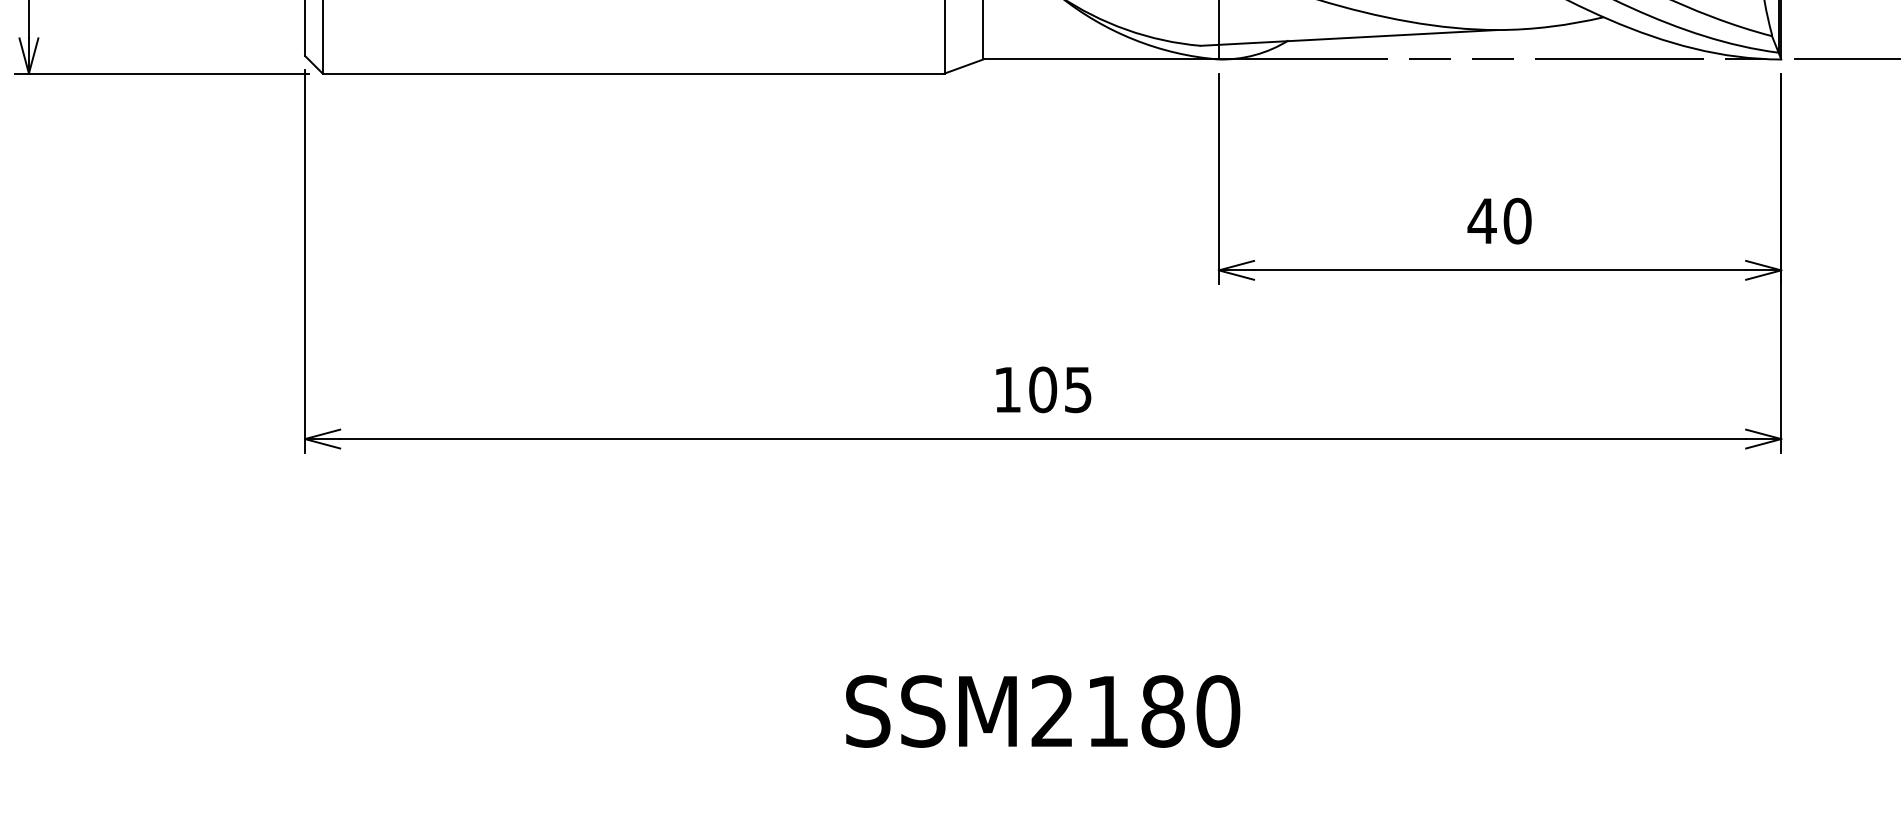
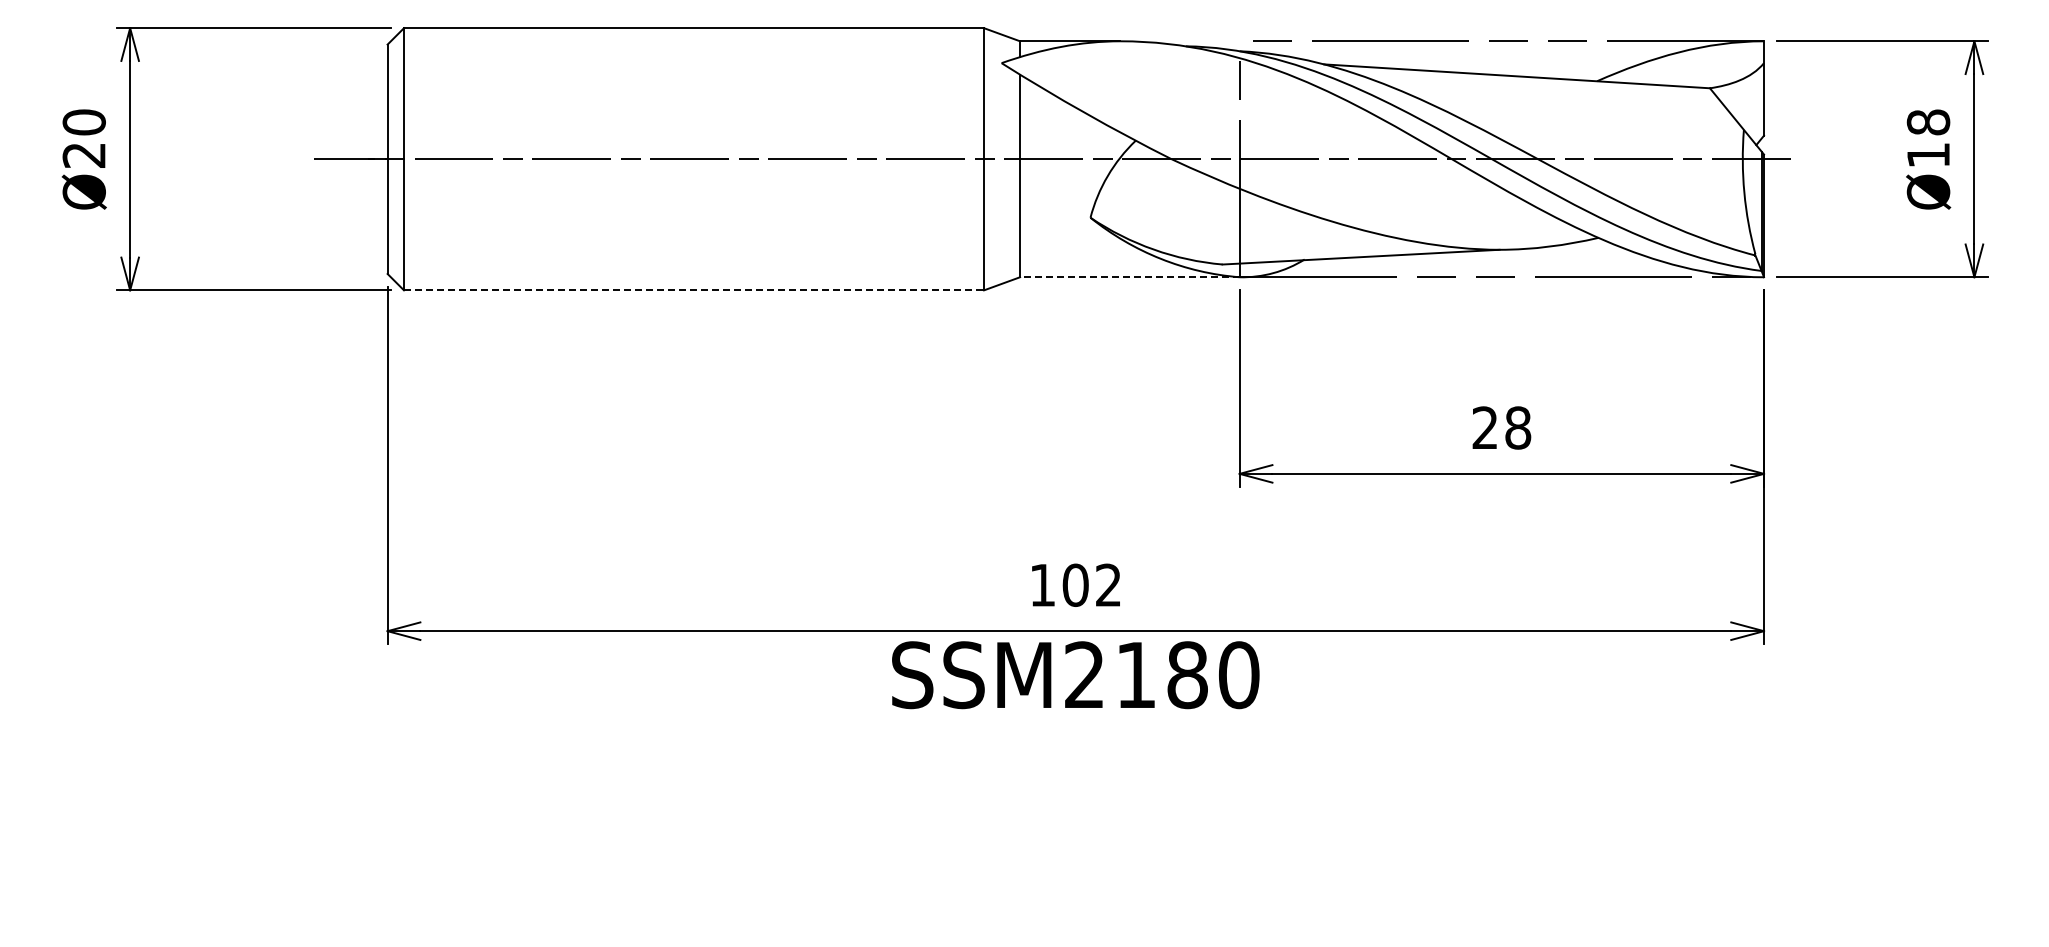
line: (1100, 59) -> (1129, 277), solid -> dashed
line: (634, 73) -> (694, 290), solid -> dashed
text: (1499, 220) -> (1501, 427), 40 -> 28
text: (1078, 389) -> (1108, 584), 105 -> 102
text: (1042, 711) -> (1075, 675), moved

